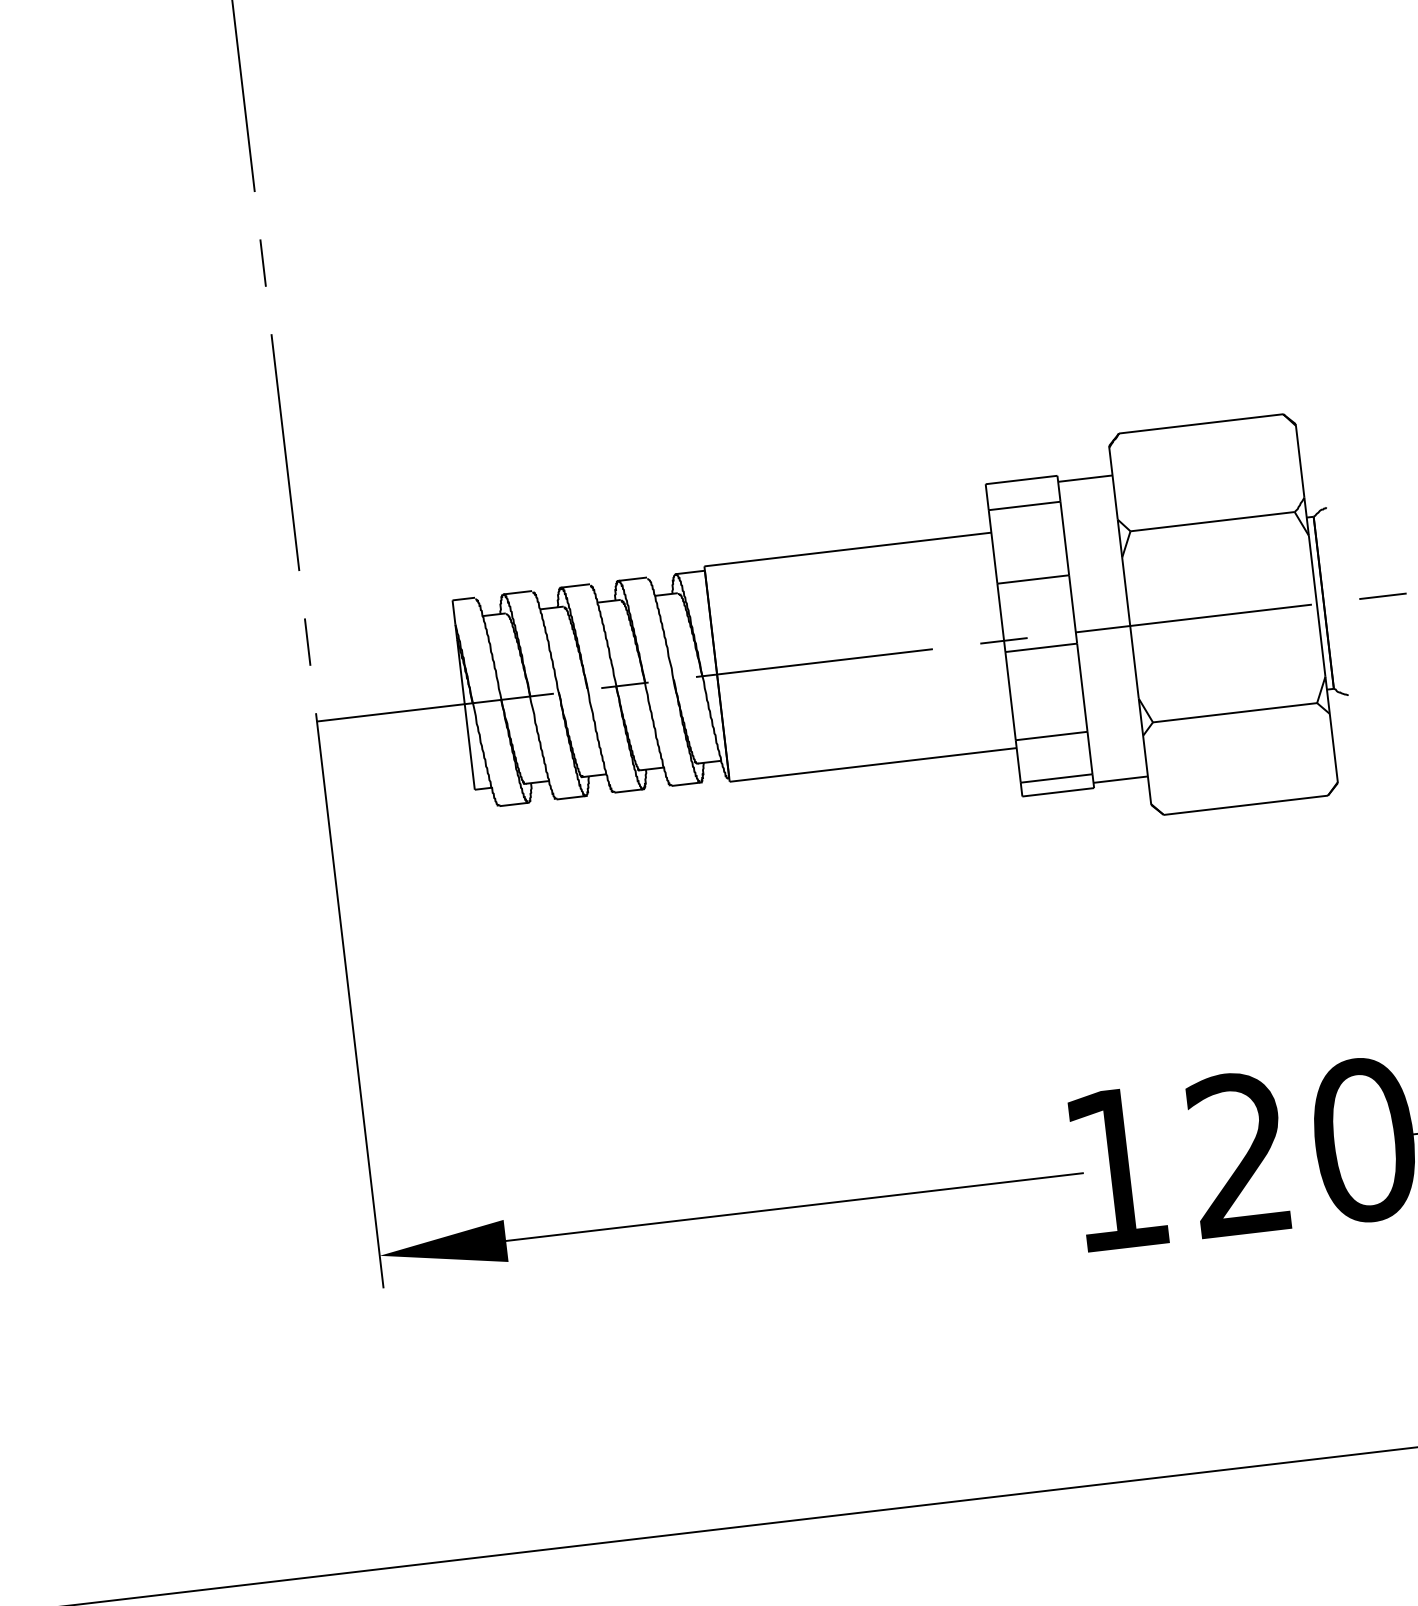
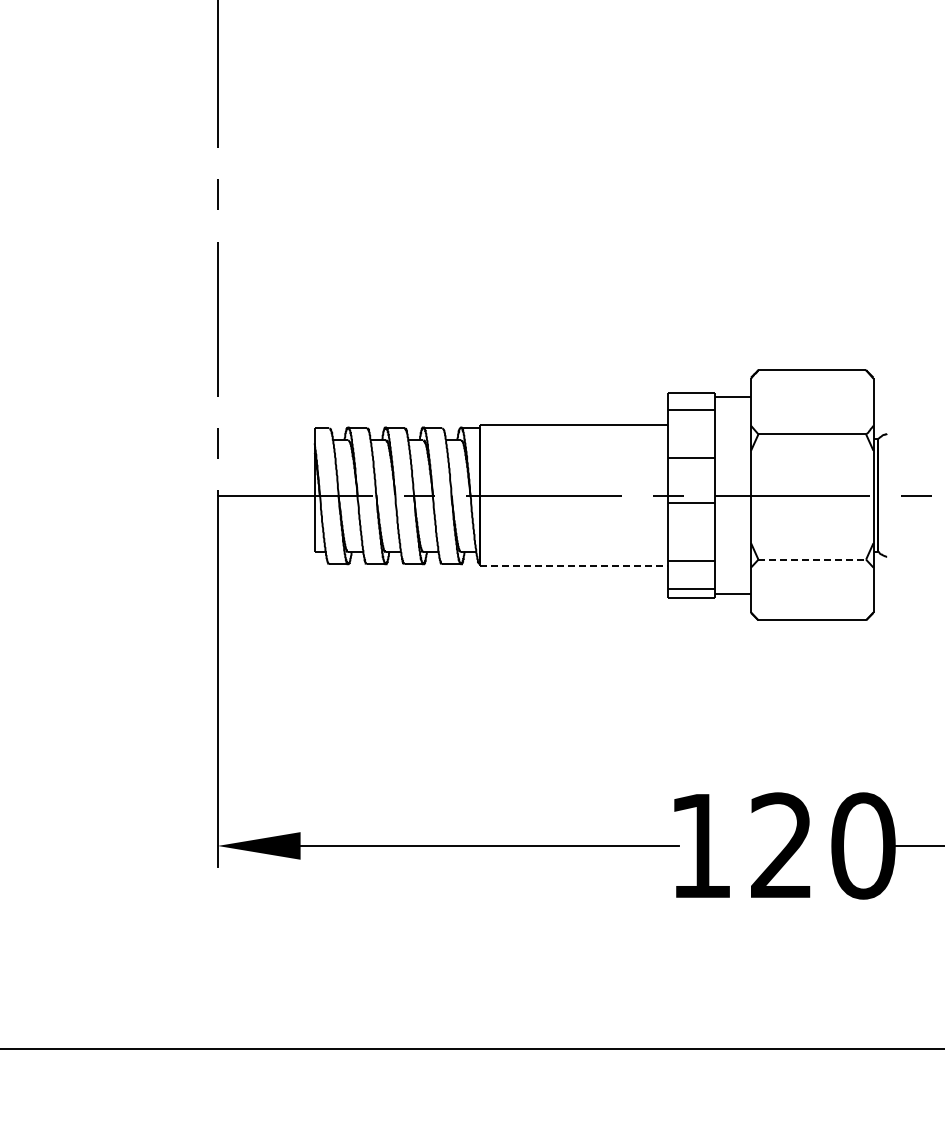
line: (1235, 712) -> (812, 559), solid -> dashed
line: (873, 764) -> (574, 565), solid -> dashed

